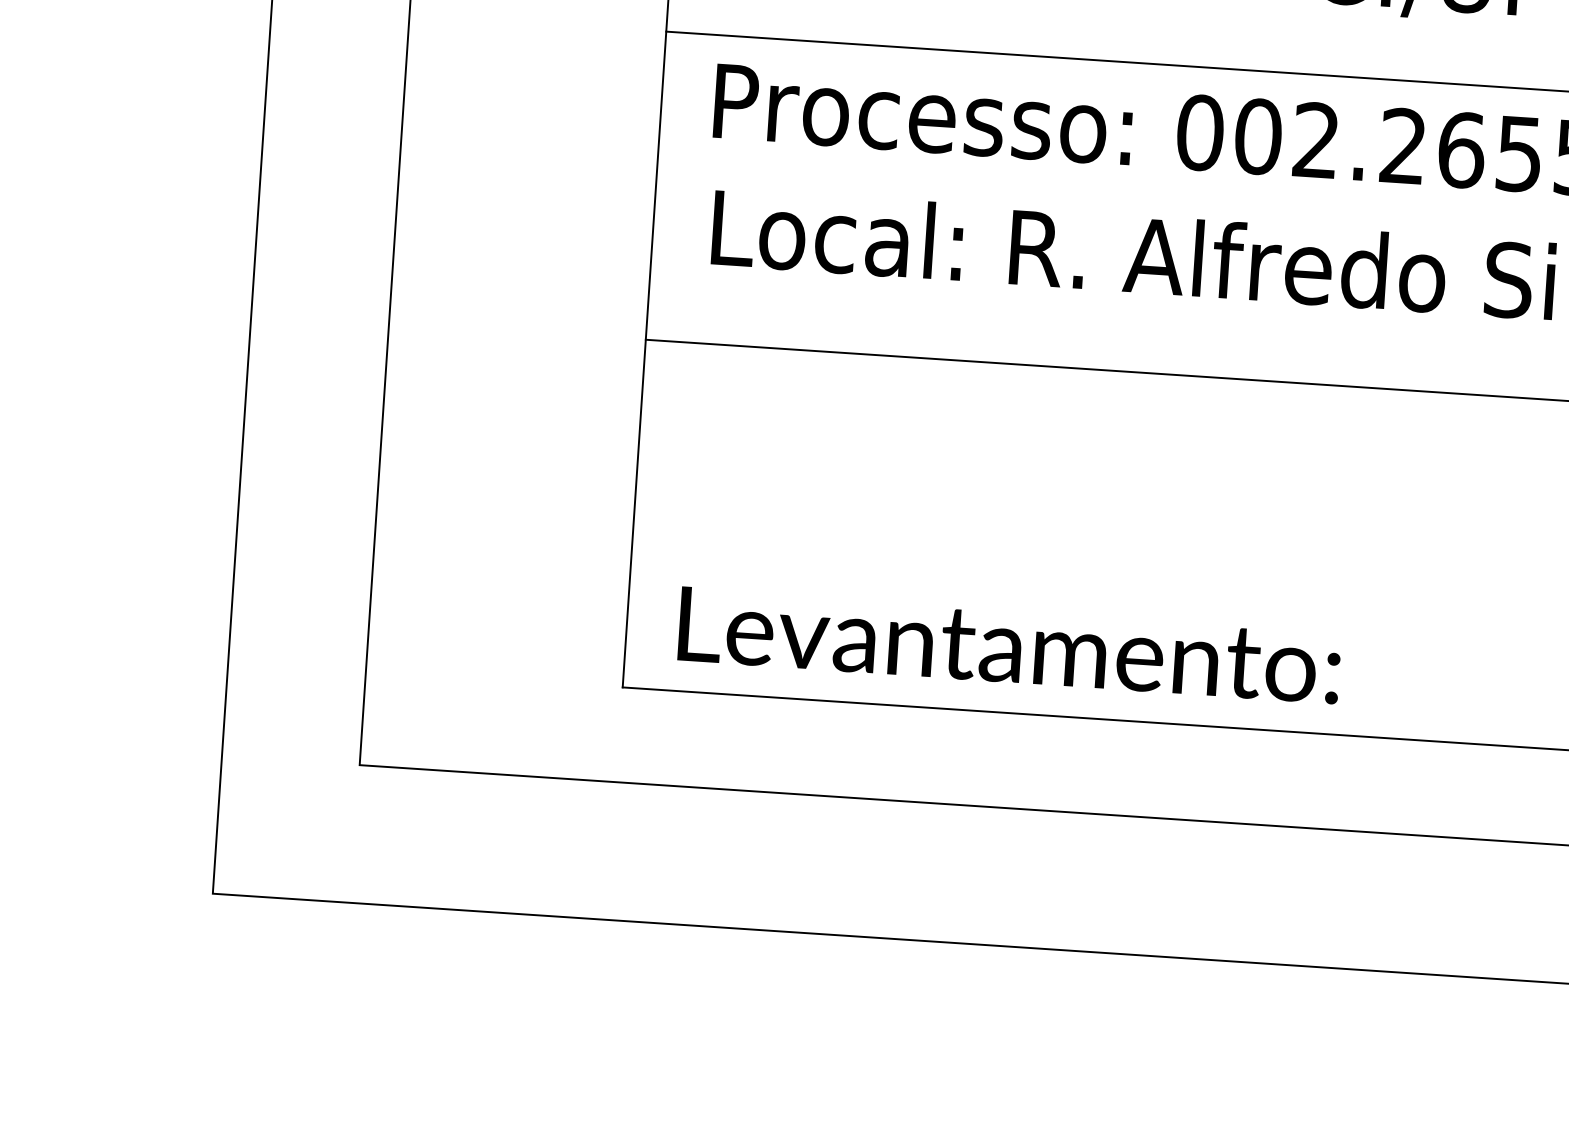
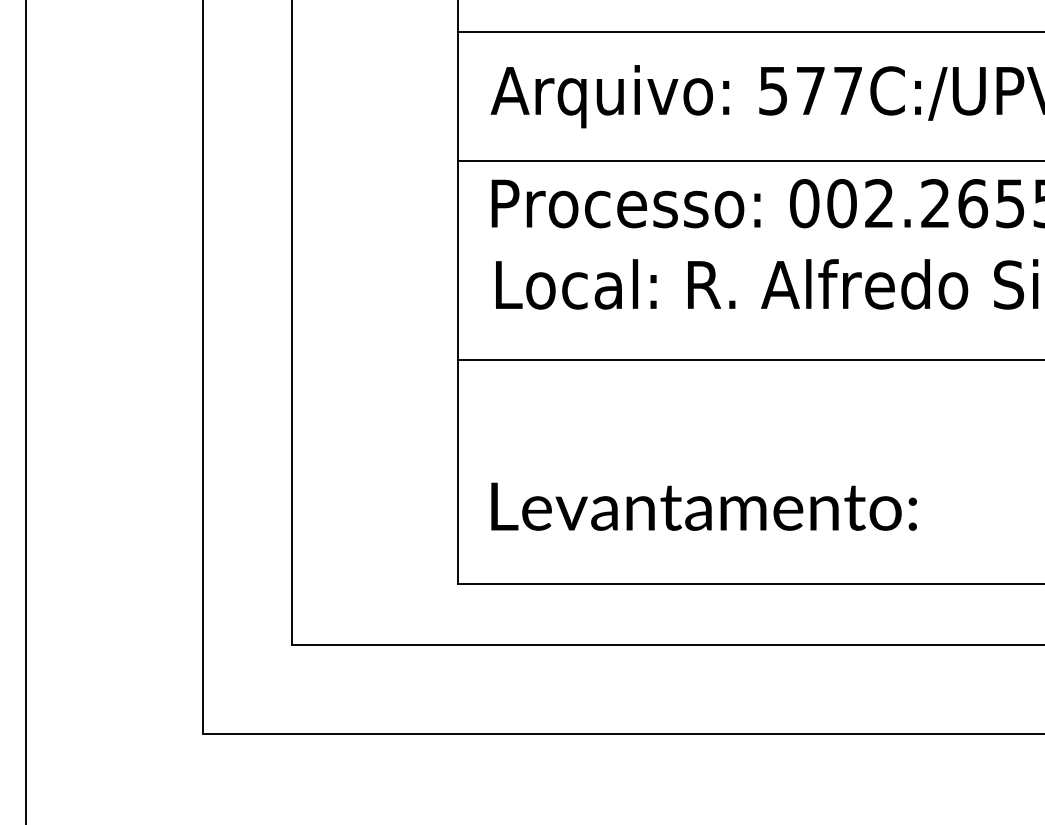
text: (1008, 645) -> (703, 506), moved

